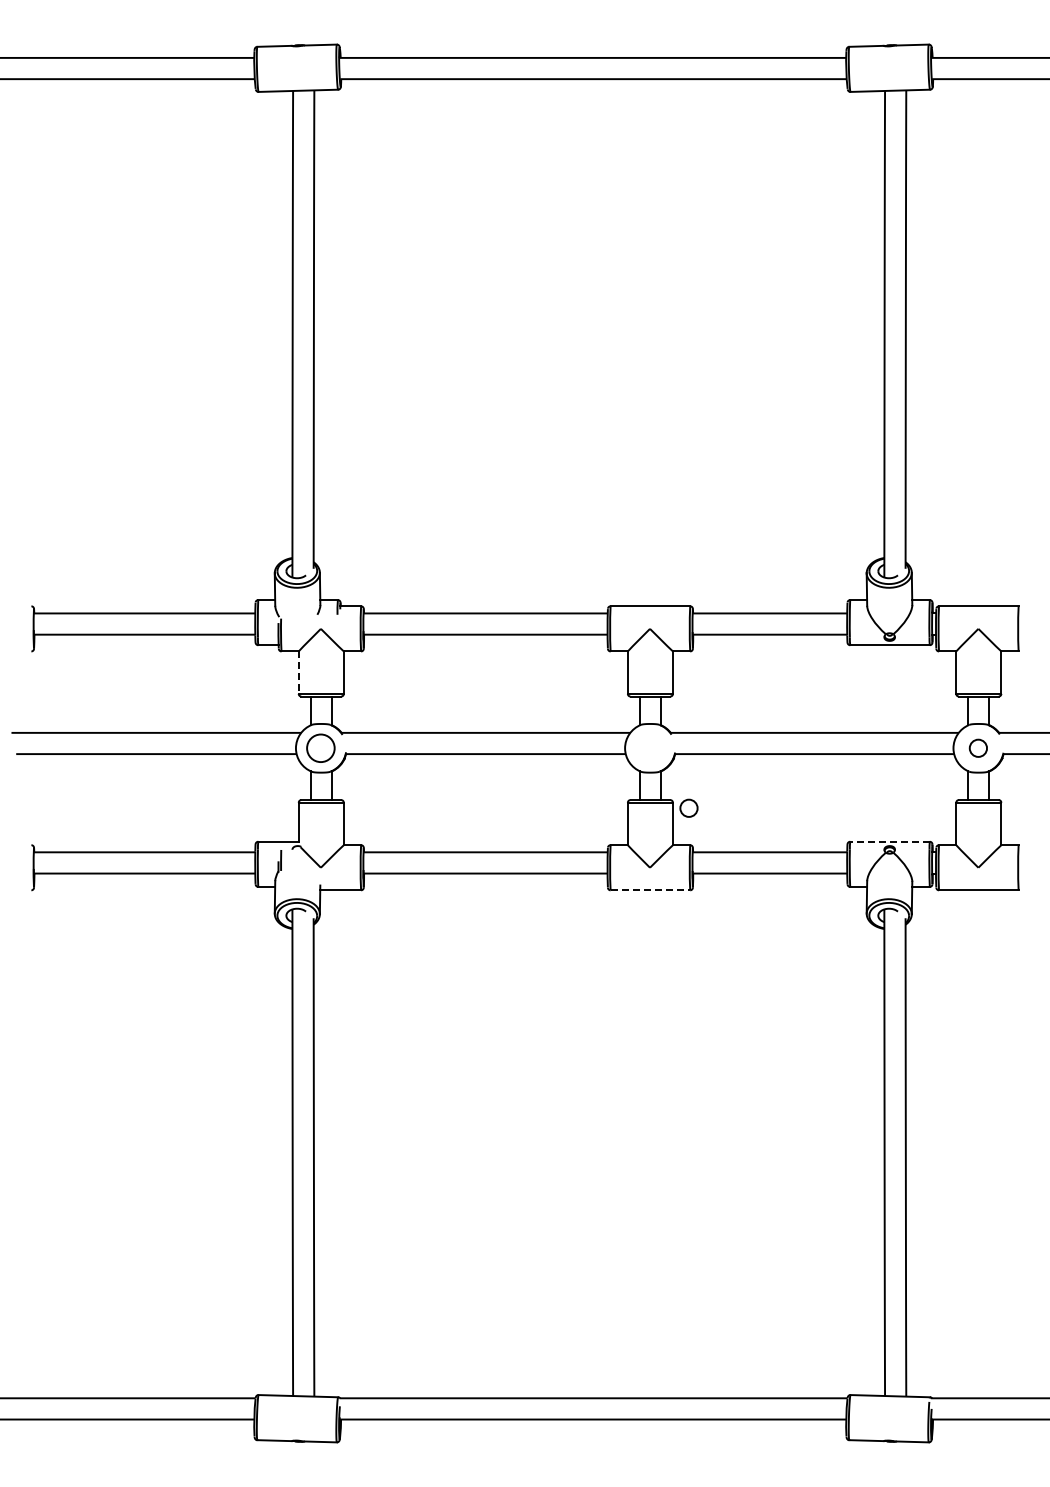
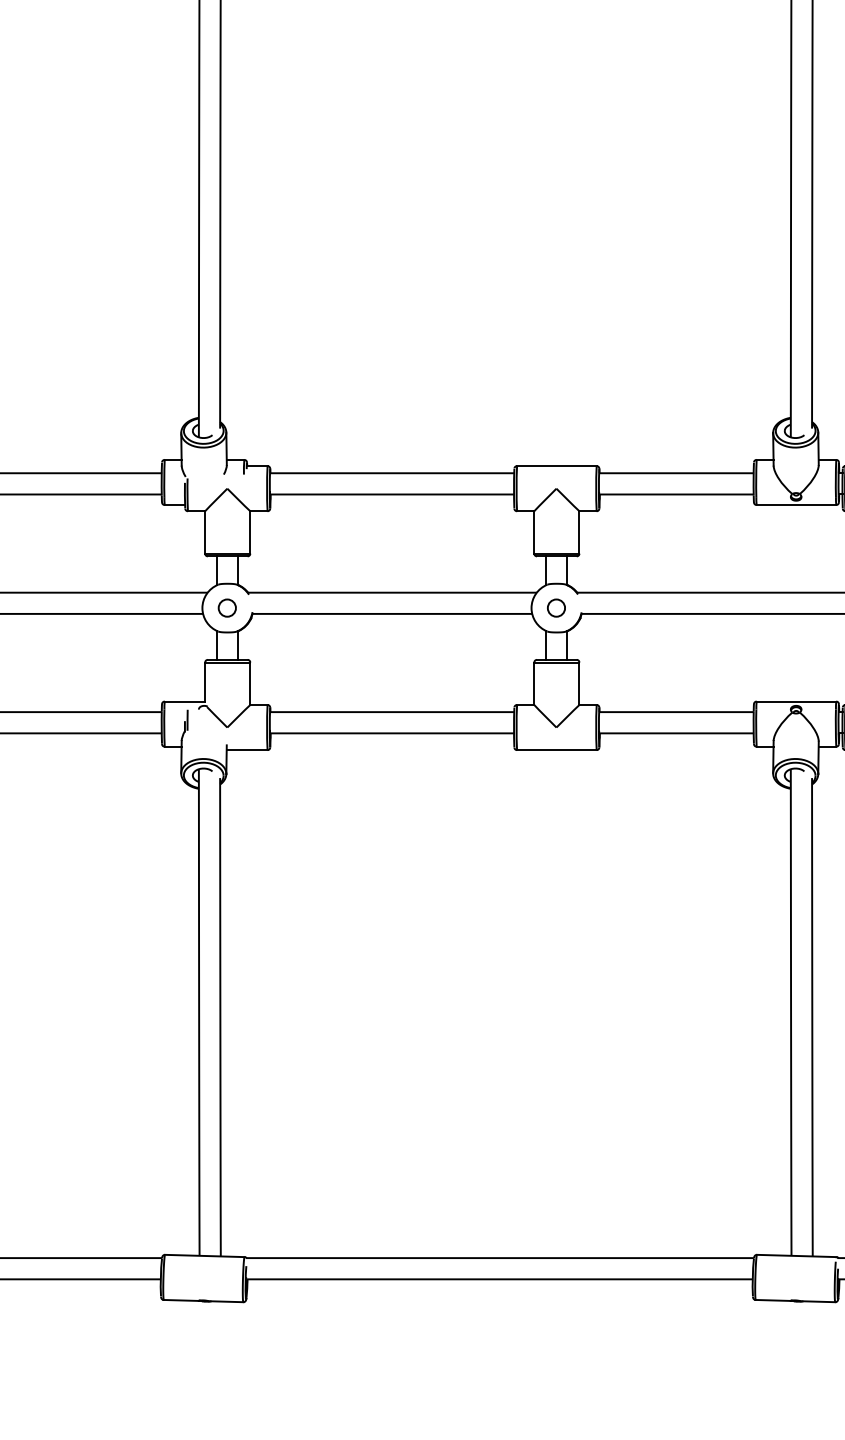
line: (298, 673) -> (204, 533), dashed -> solid
circle: (320, 747) -> (226, 607), size x0.62
circle: (688, 807) -> (555, 607), moved
line: (889, 841) -> (795, 701), dashed -> solid
line: (650, 890) -> (556, 750), dashed -> solid

